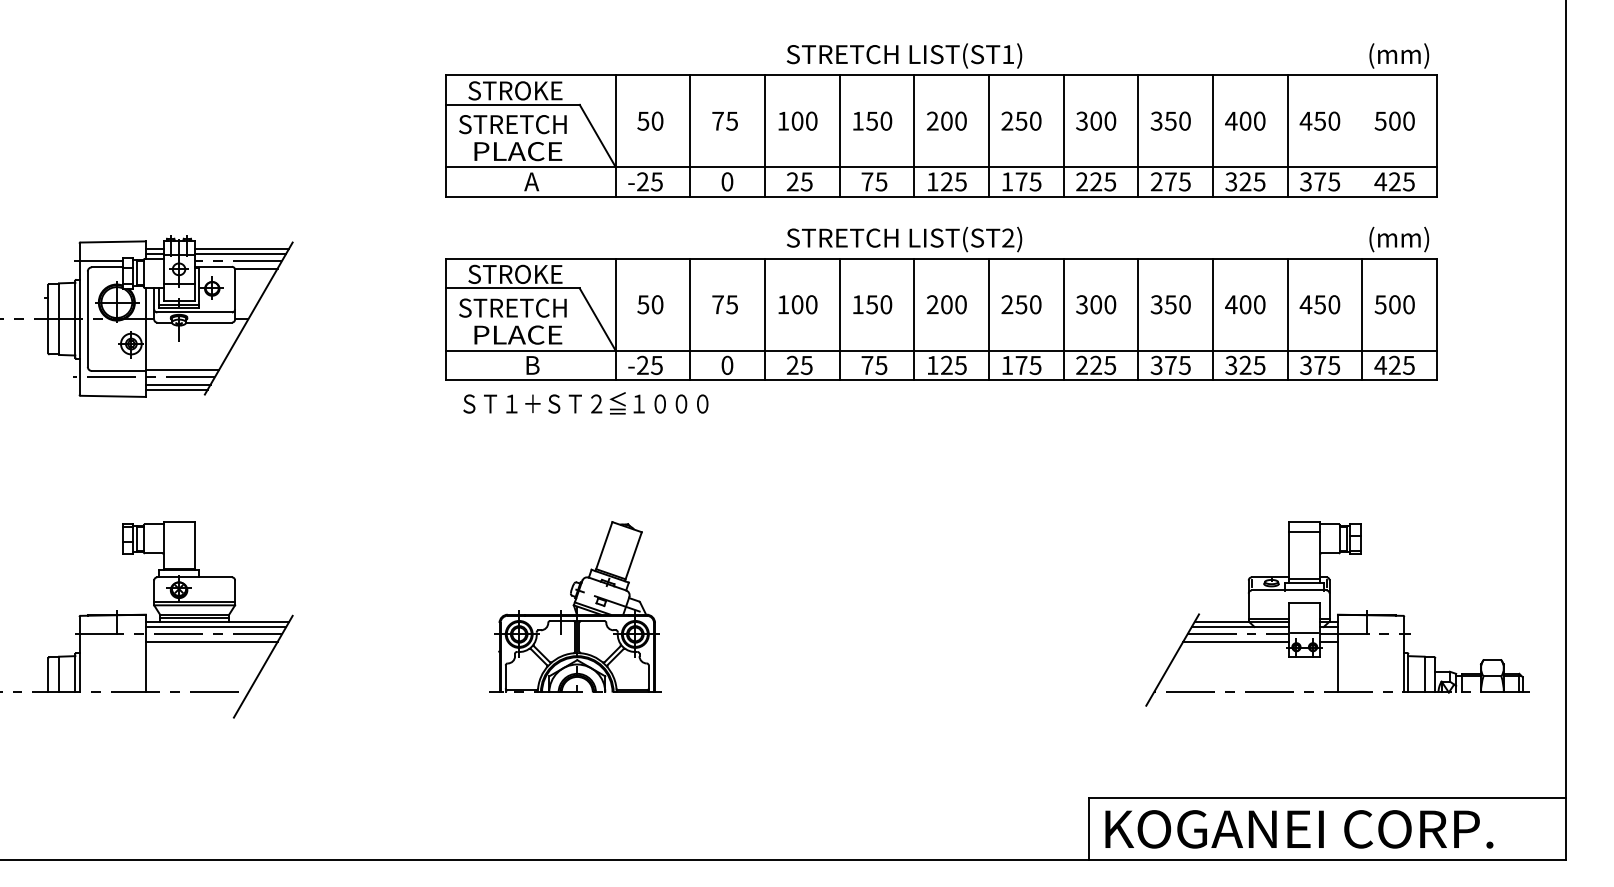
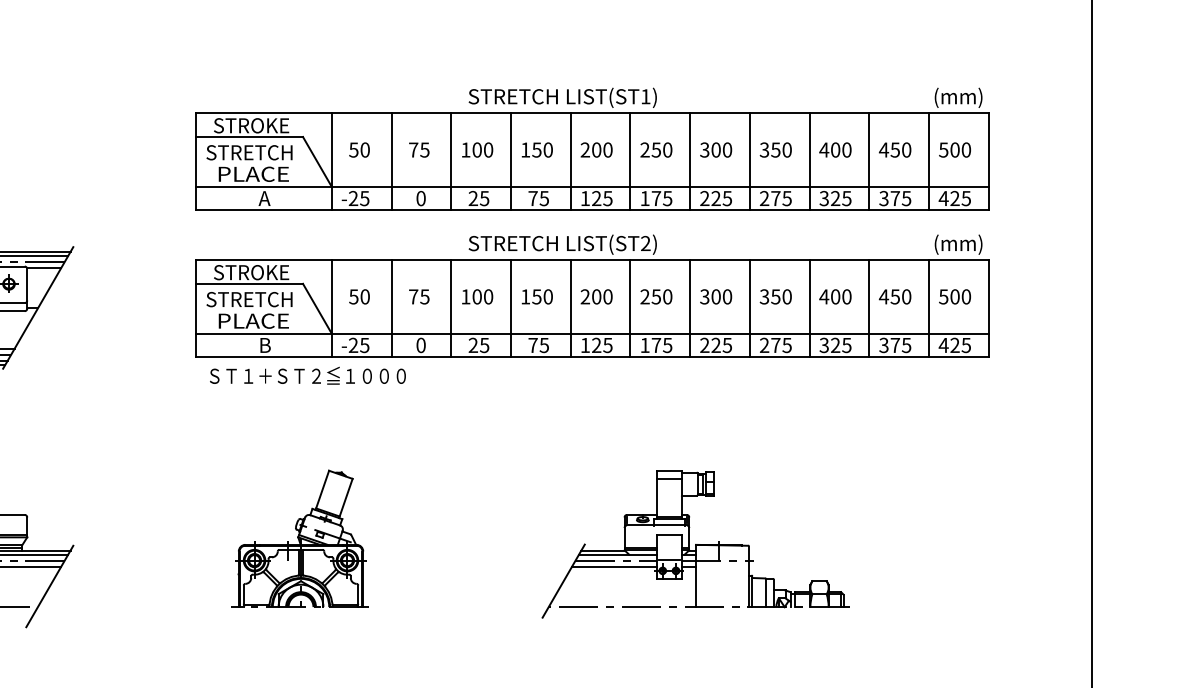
line: (1362, 135) -> (929, 161), added
text: (1156, 365) -> (764, 345), 375 -> 275
part: (1337, 613) -> (695, 543), moved

